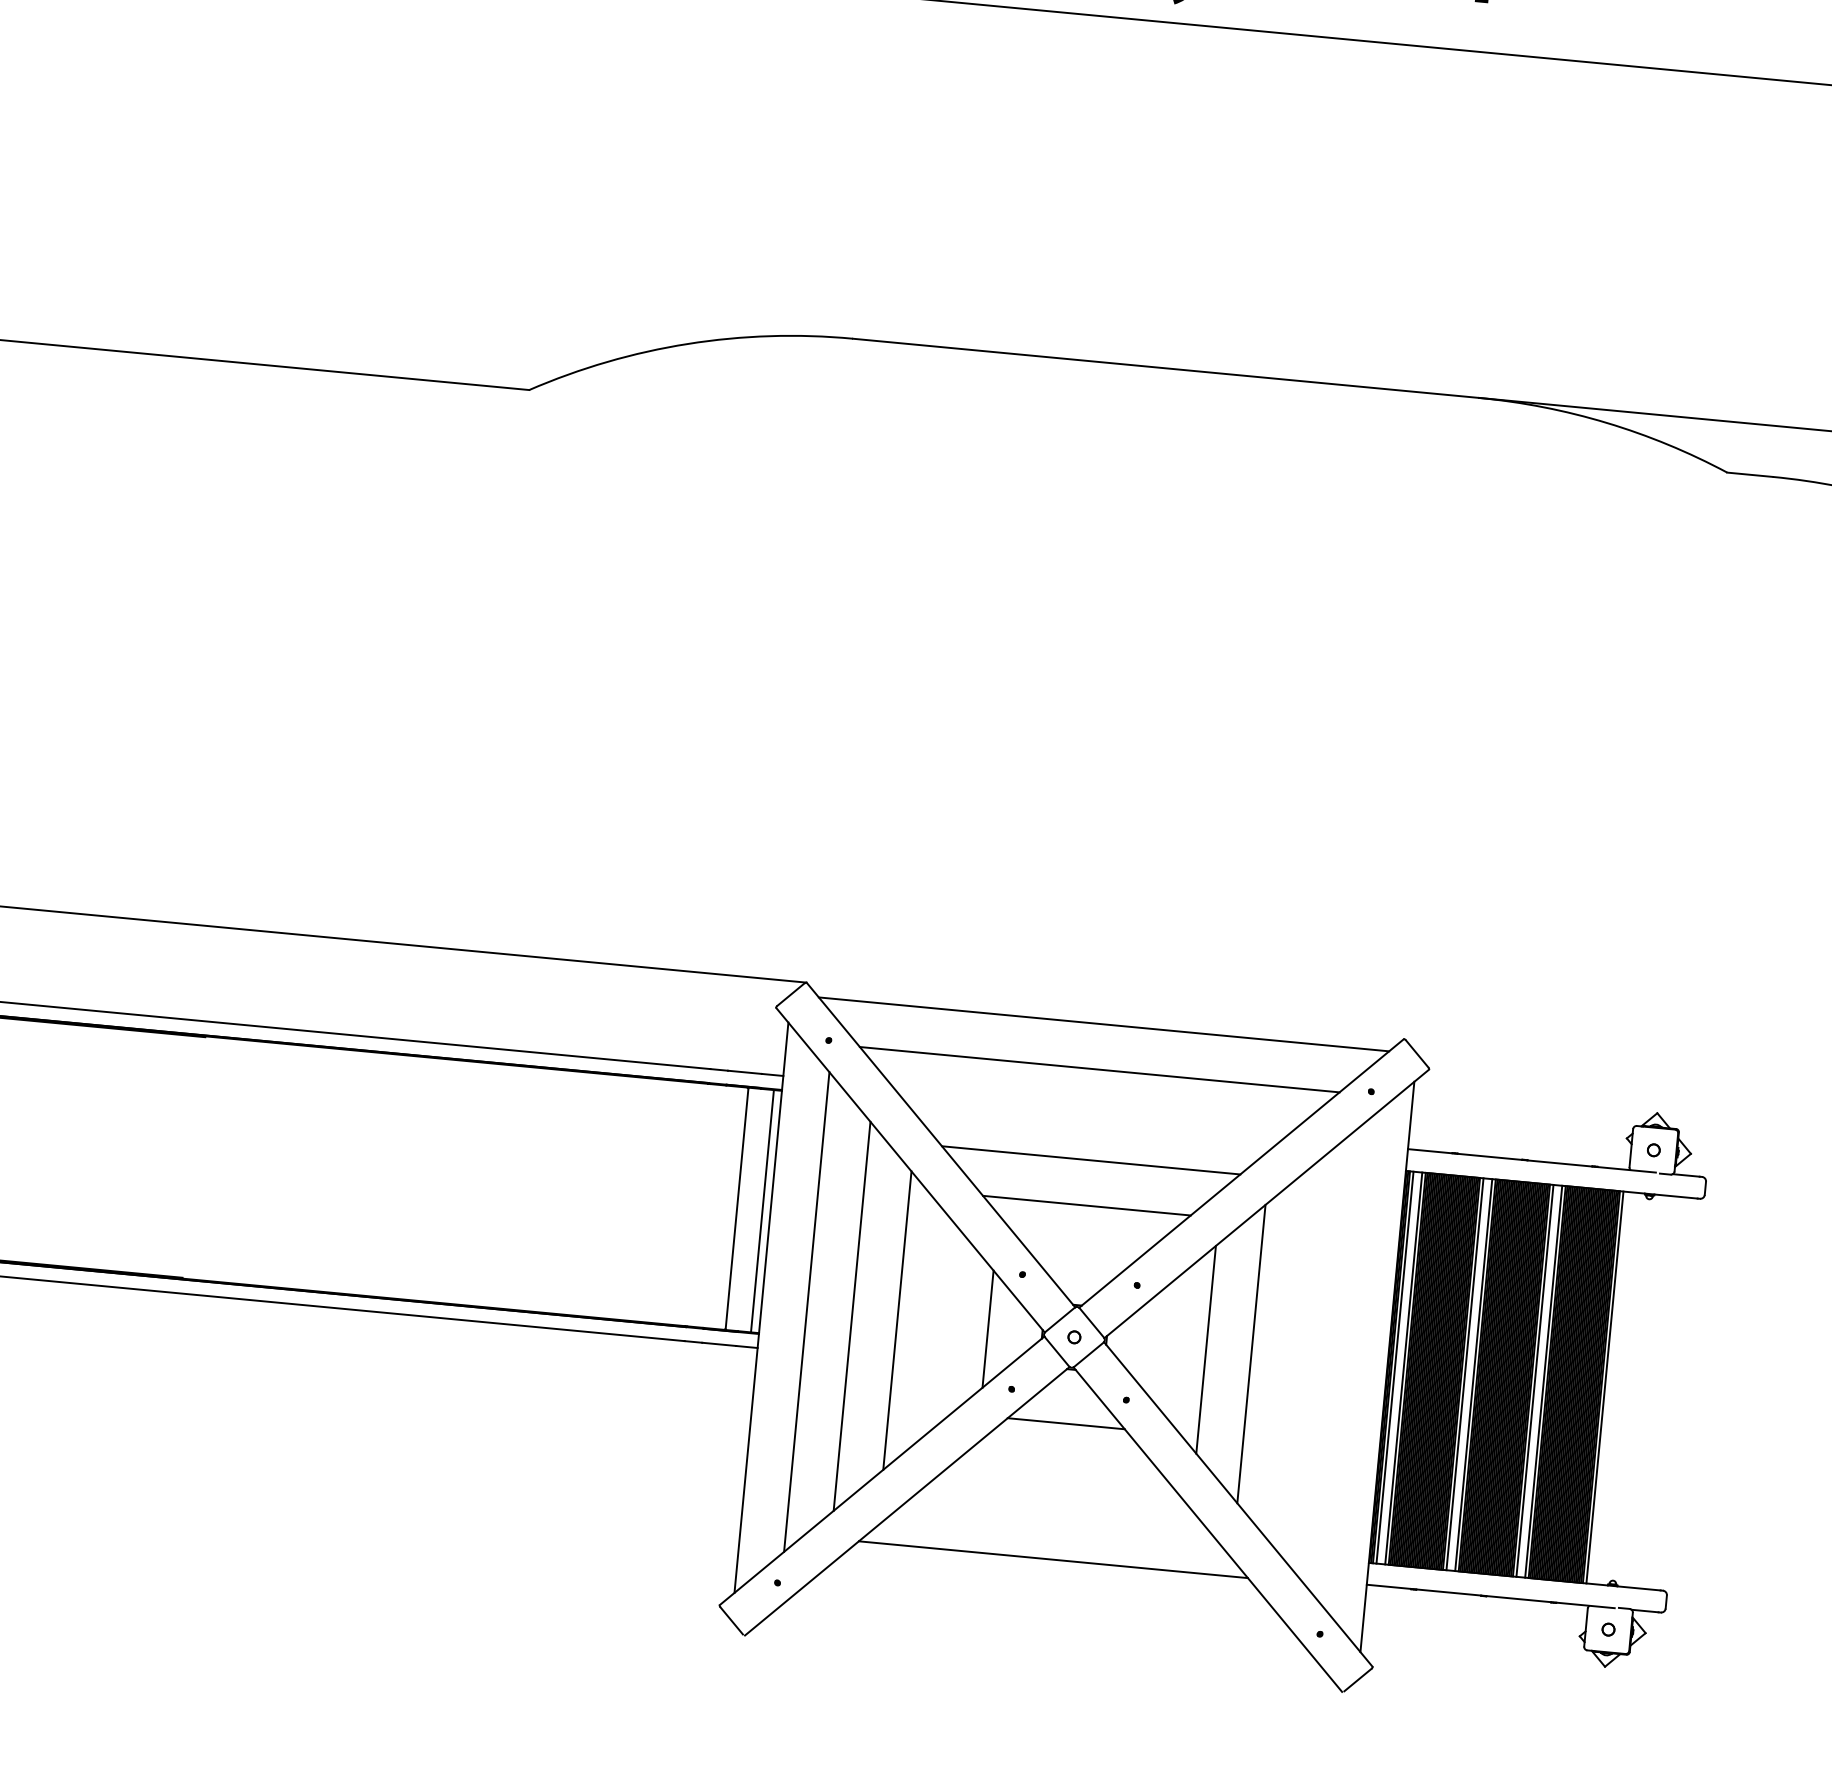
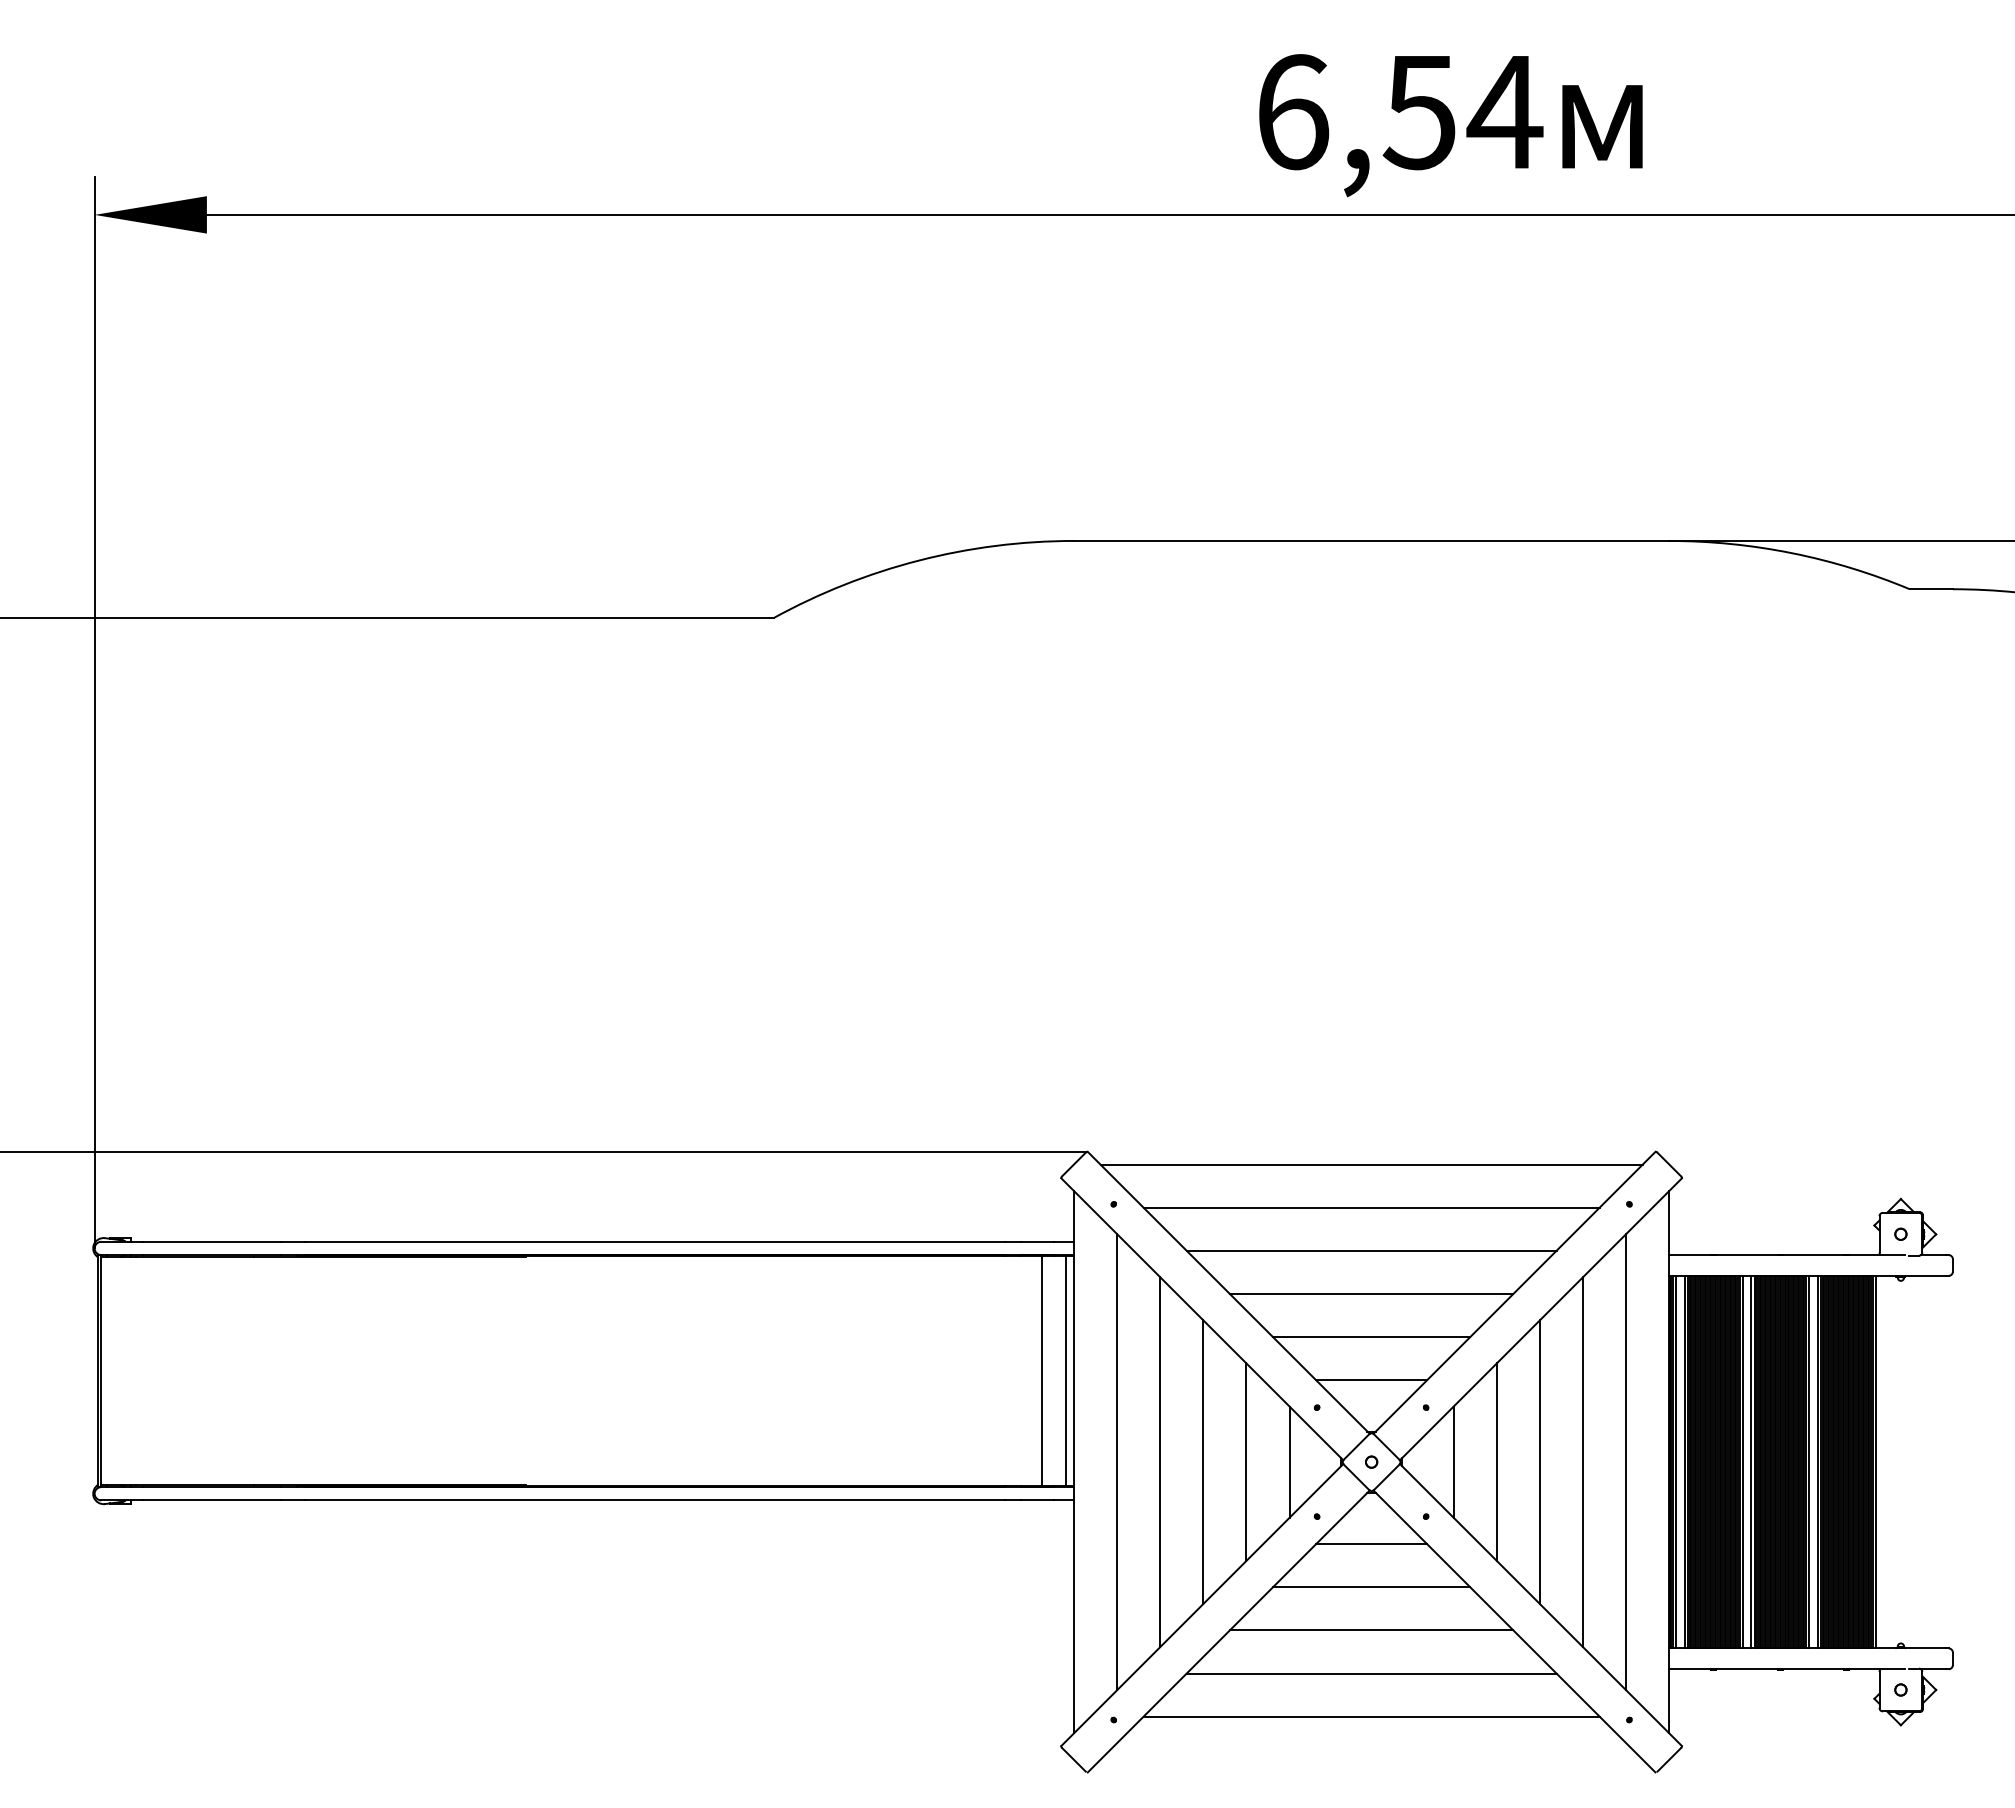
line: (1095, 1114) -> (1371, 1250), added
line: (1082, 1251) -> (1371, 1380), added
line: (942, 1324) -> (1246, 1461), added
line: (1160, 1344) -> (1453, 1461), added
line: (1297, 1358) -> (1583, 1462), added
line: (1342, 1363) -> (1626, 1462), added
line: (1061, 1469) -> (1371, 1587), added
line: (1057, 1514) -> (1371, 1630), added
line: (1049, 1604) -> (1371, 1716), added

